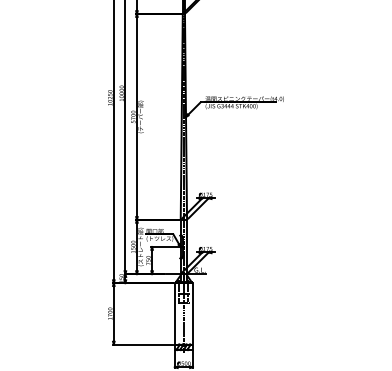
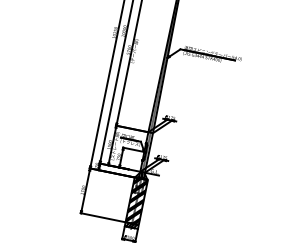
hatch: (183, 313) -> (136, 200), added

